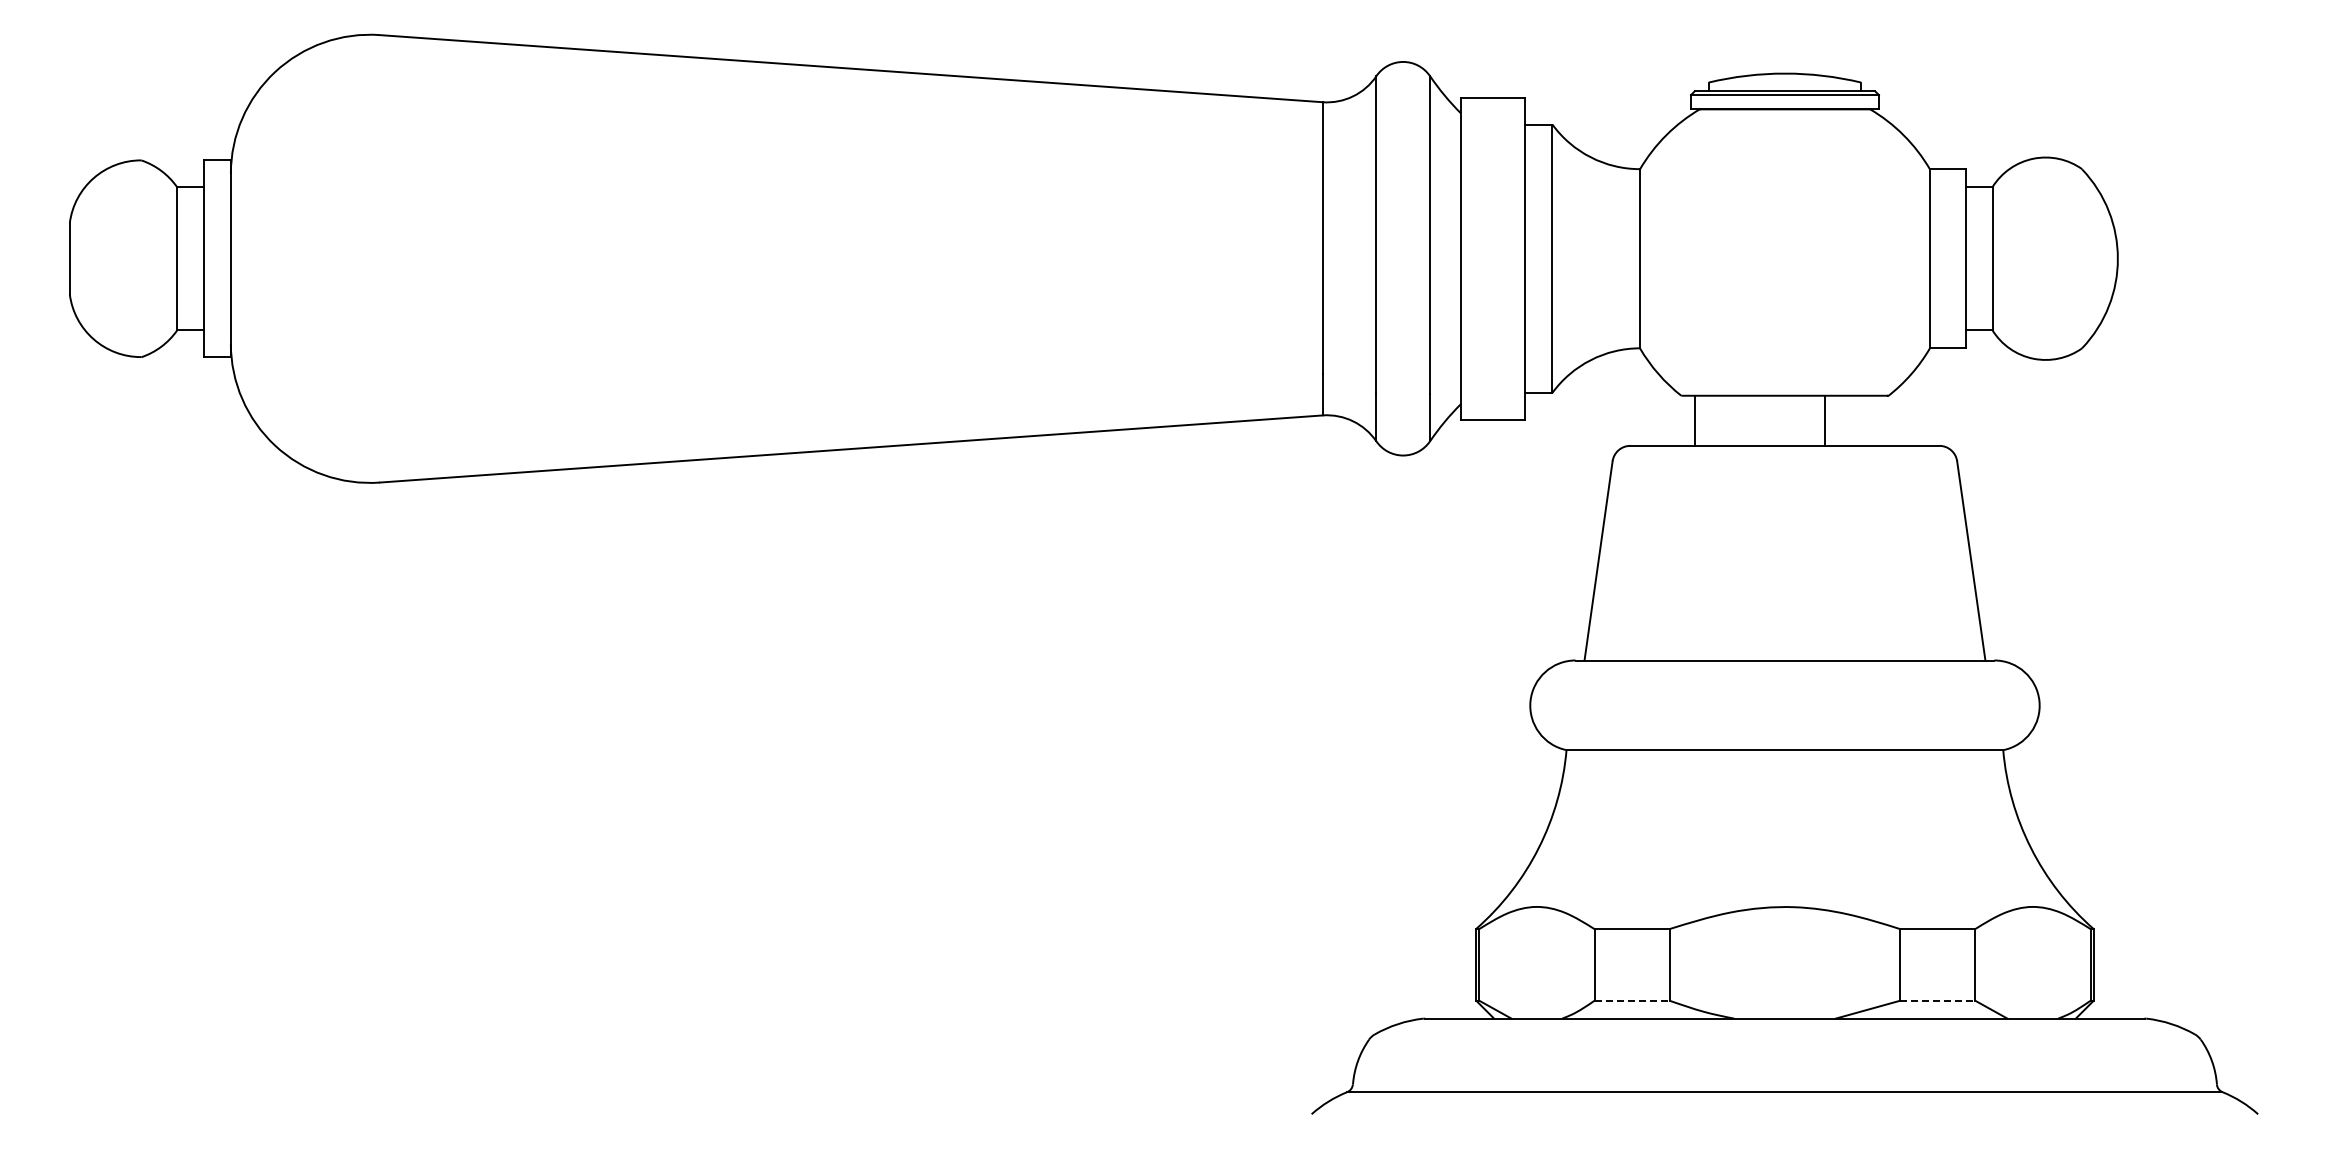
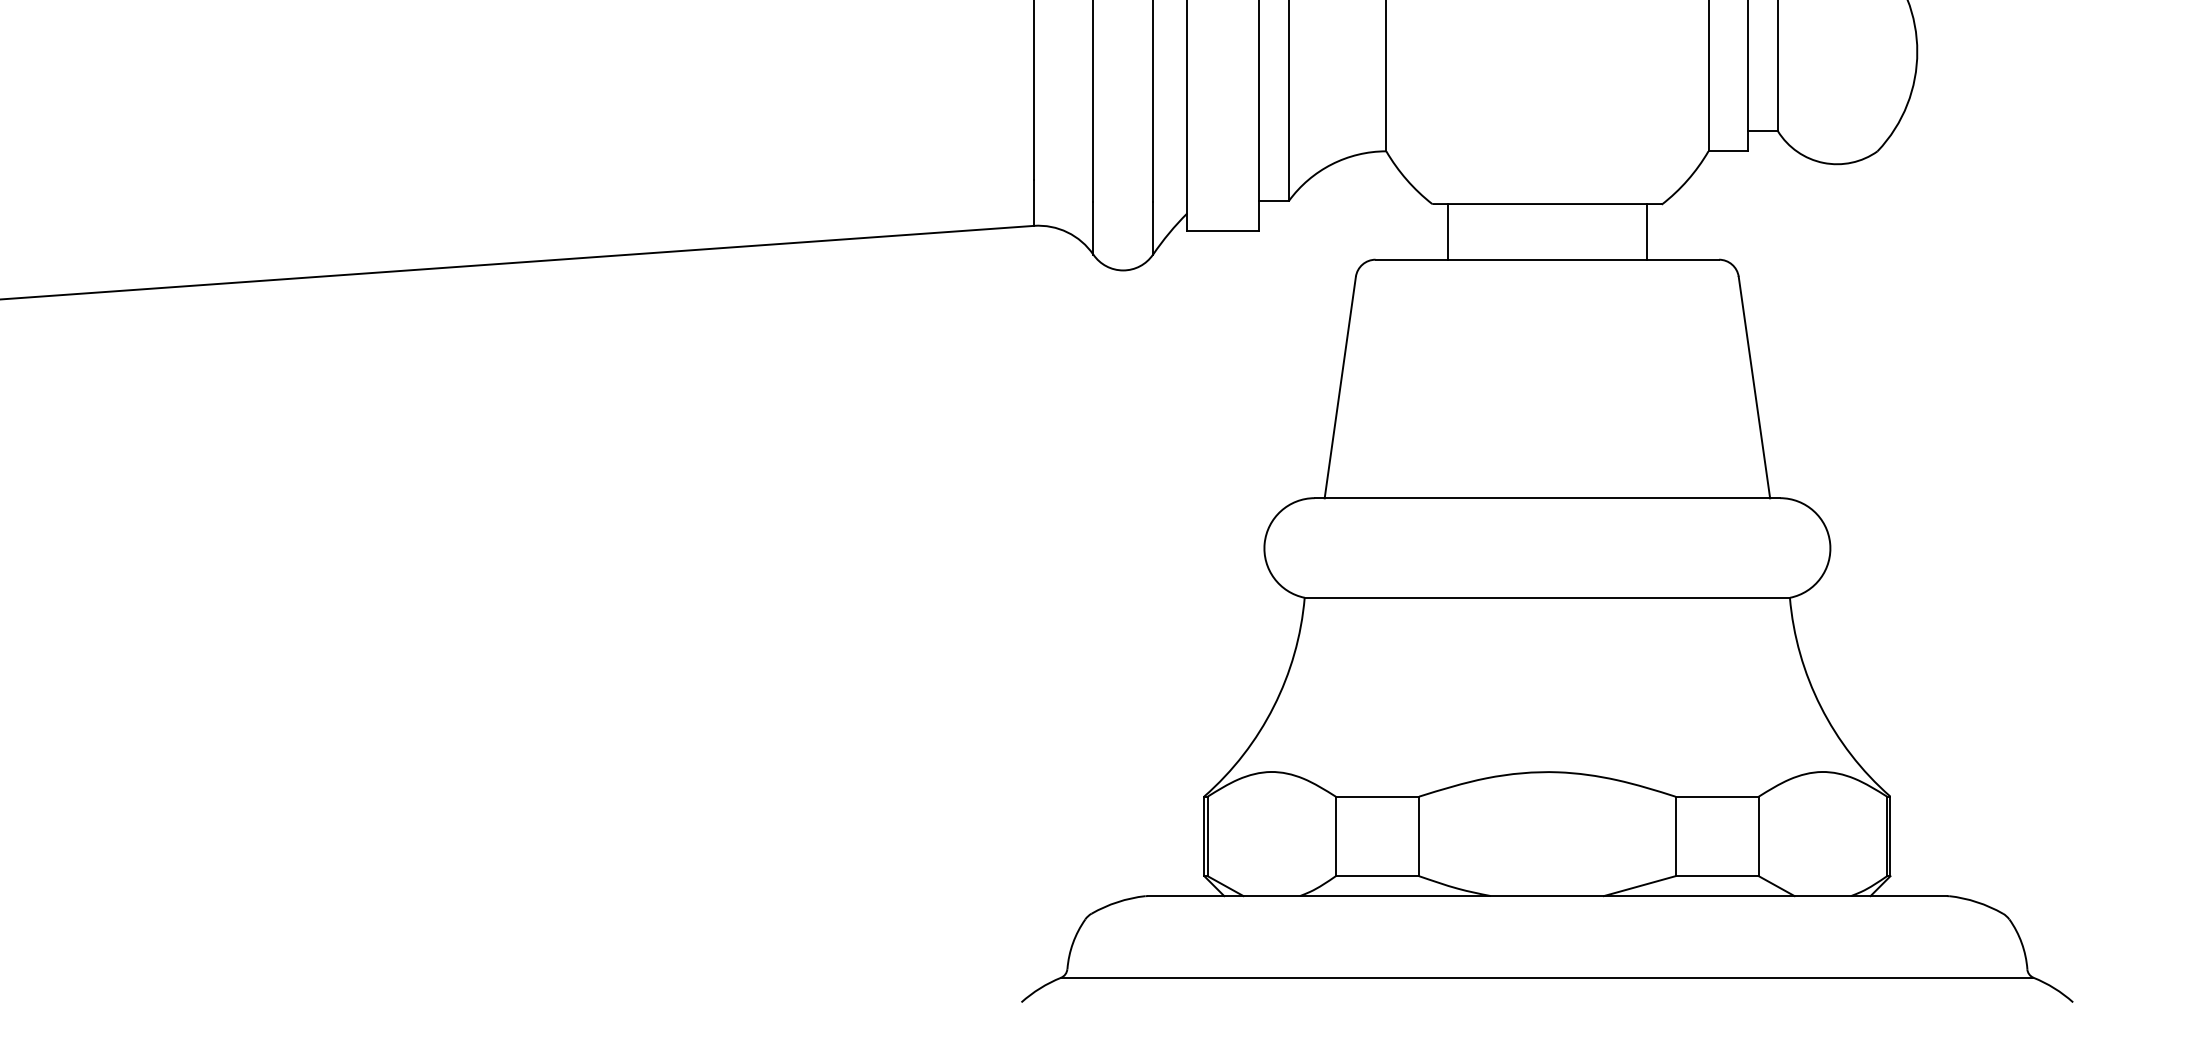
line: (1825, 420) -> (1646, 231), moved
line: (1632, 1000) -> (1377, 875), dashed -> solid
line: (1938, 1000) -> (1717, 875), dashed -> solid

